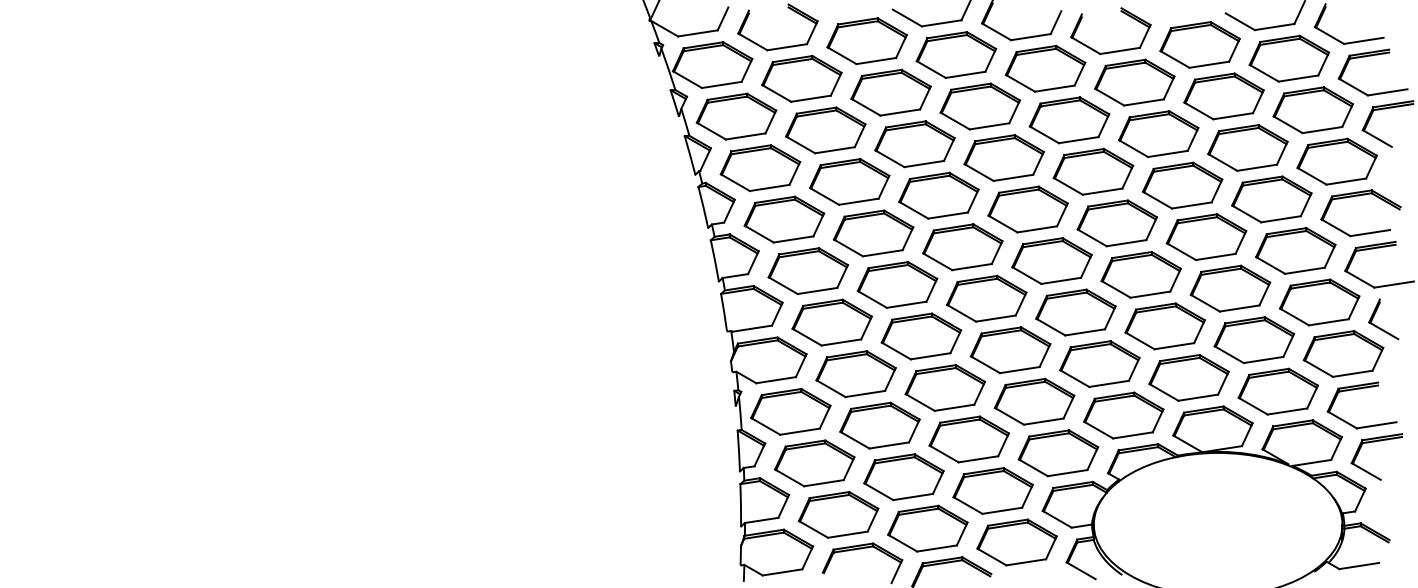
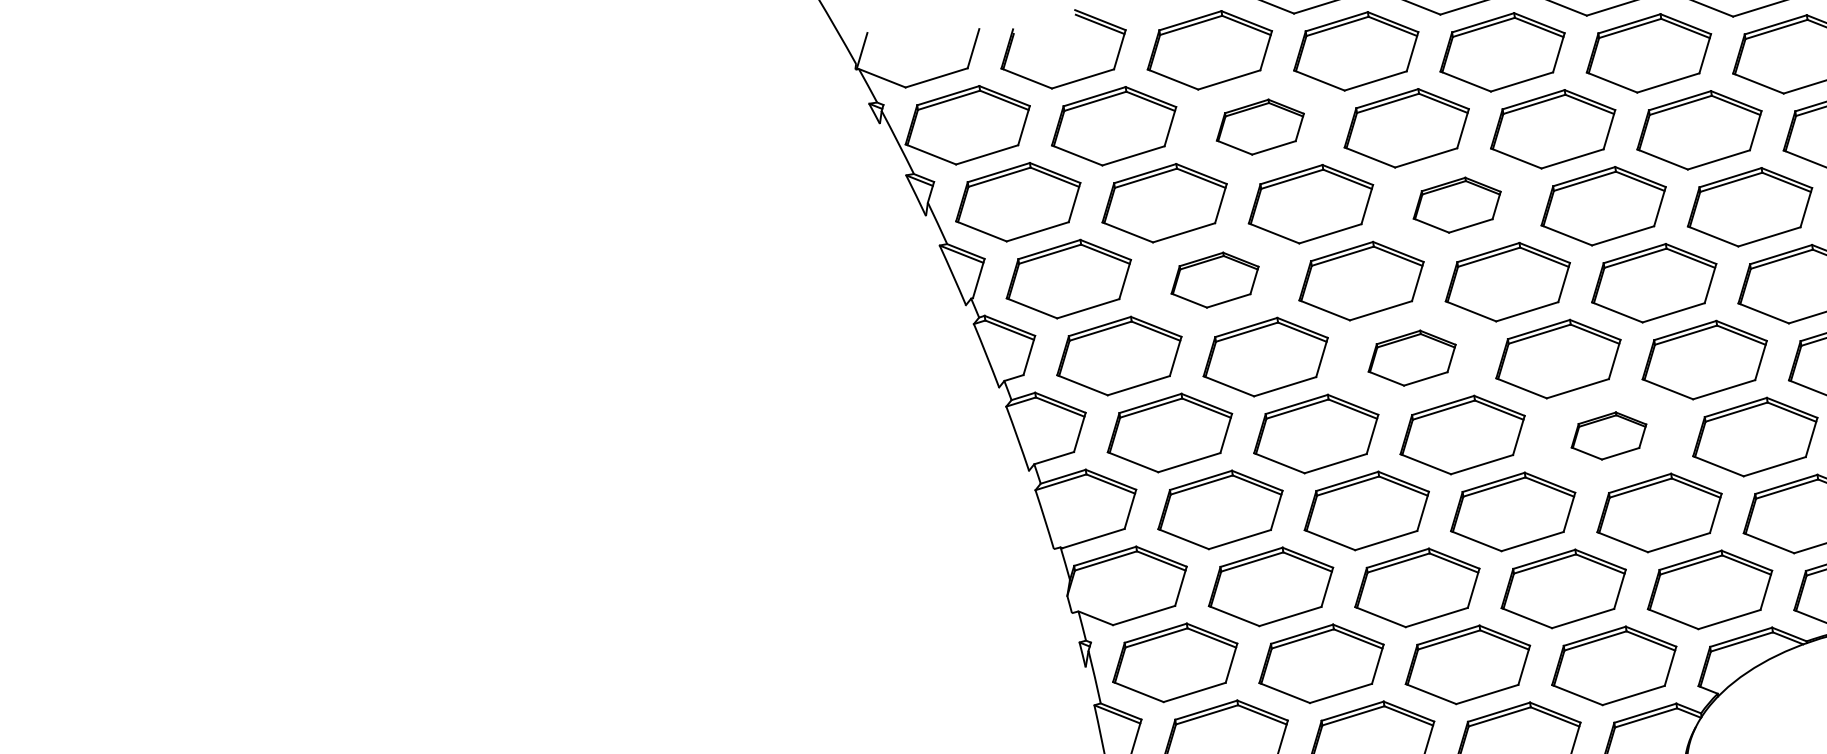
part: (890, 92) -> (1259, 127), size x0.7
part: (1003, 157) -> (1456, 204), size x0.7
part: (849, 181) -> (1214, 279), size x0.7
part: (962, 247) -> (1411, 358), size x0.7
part: (1075, 312) -> (1608, 436), size x0.6

